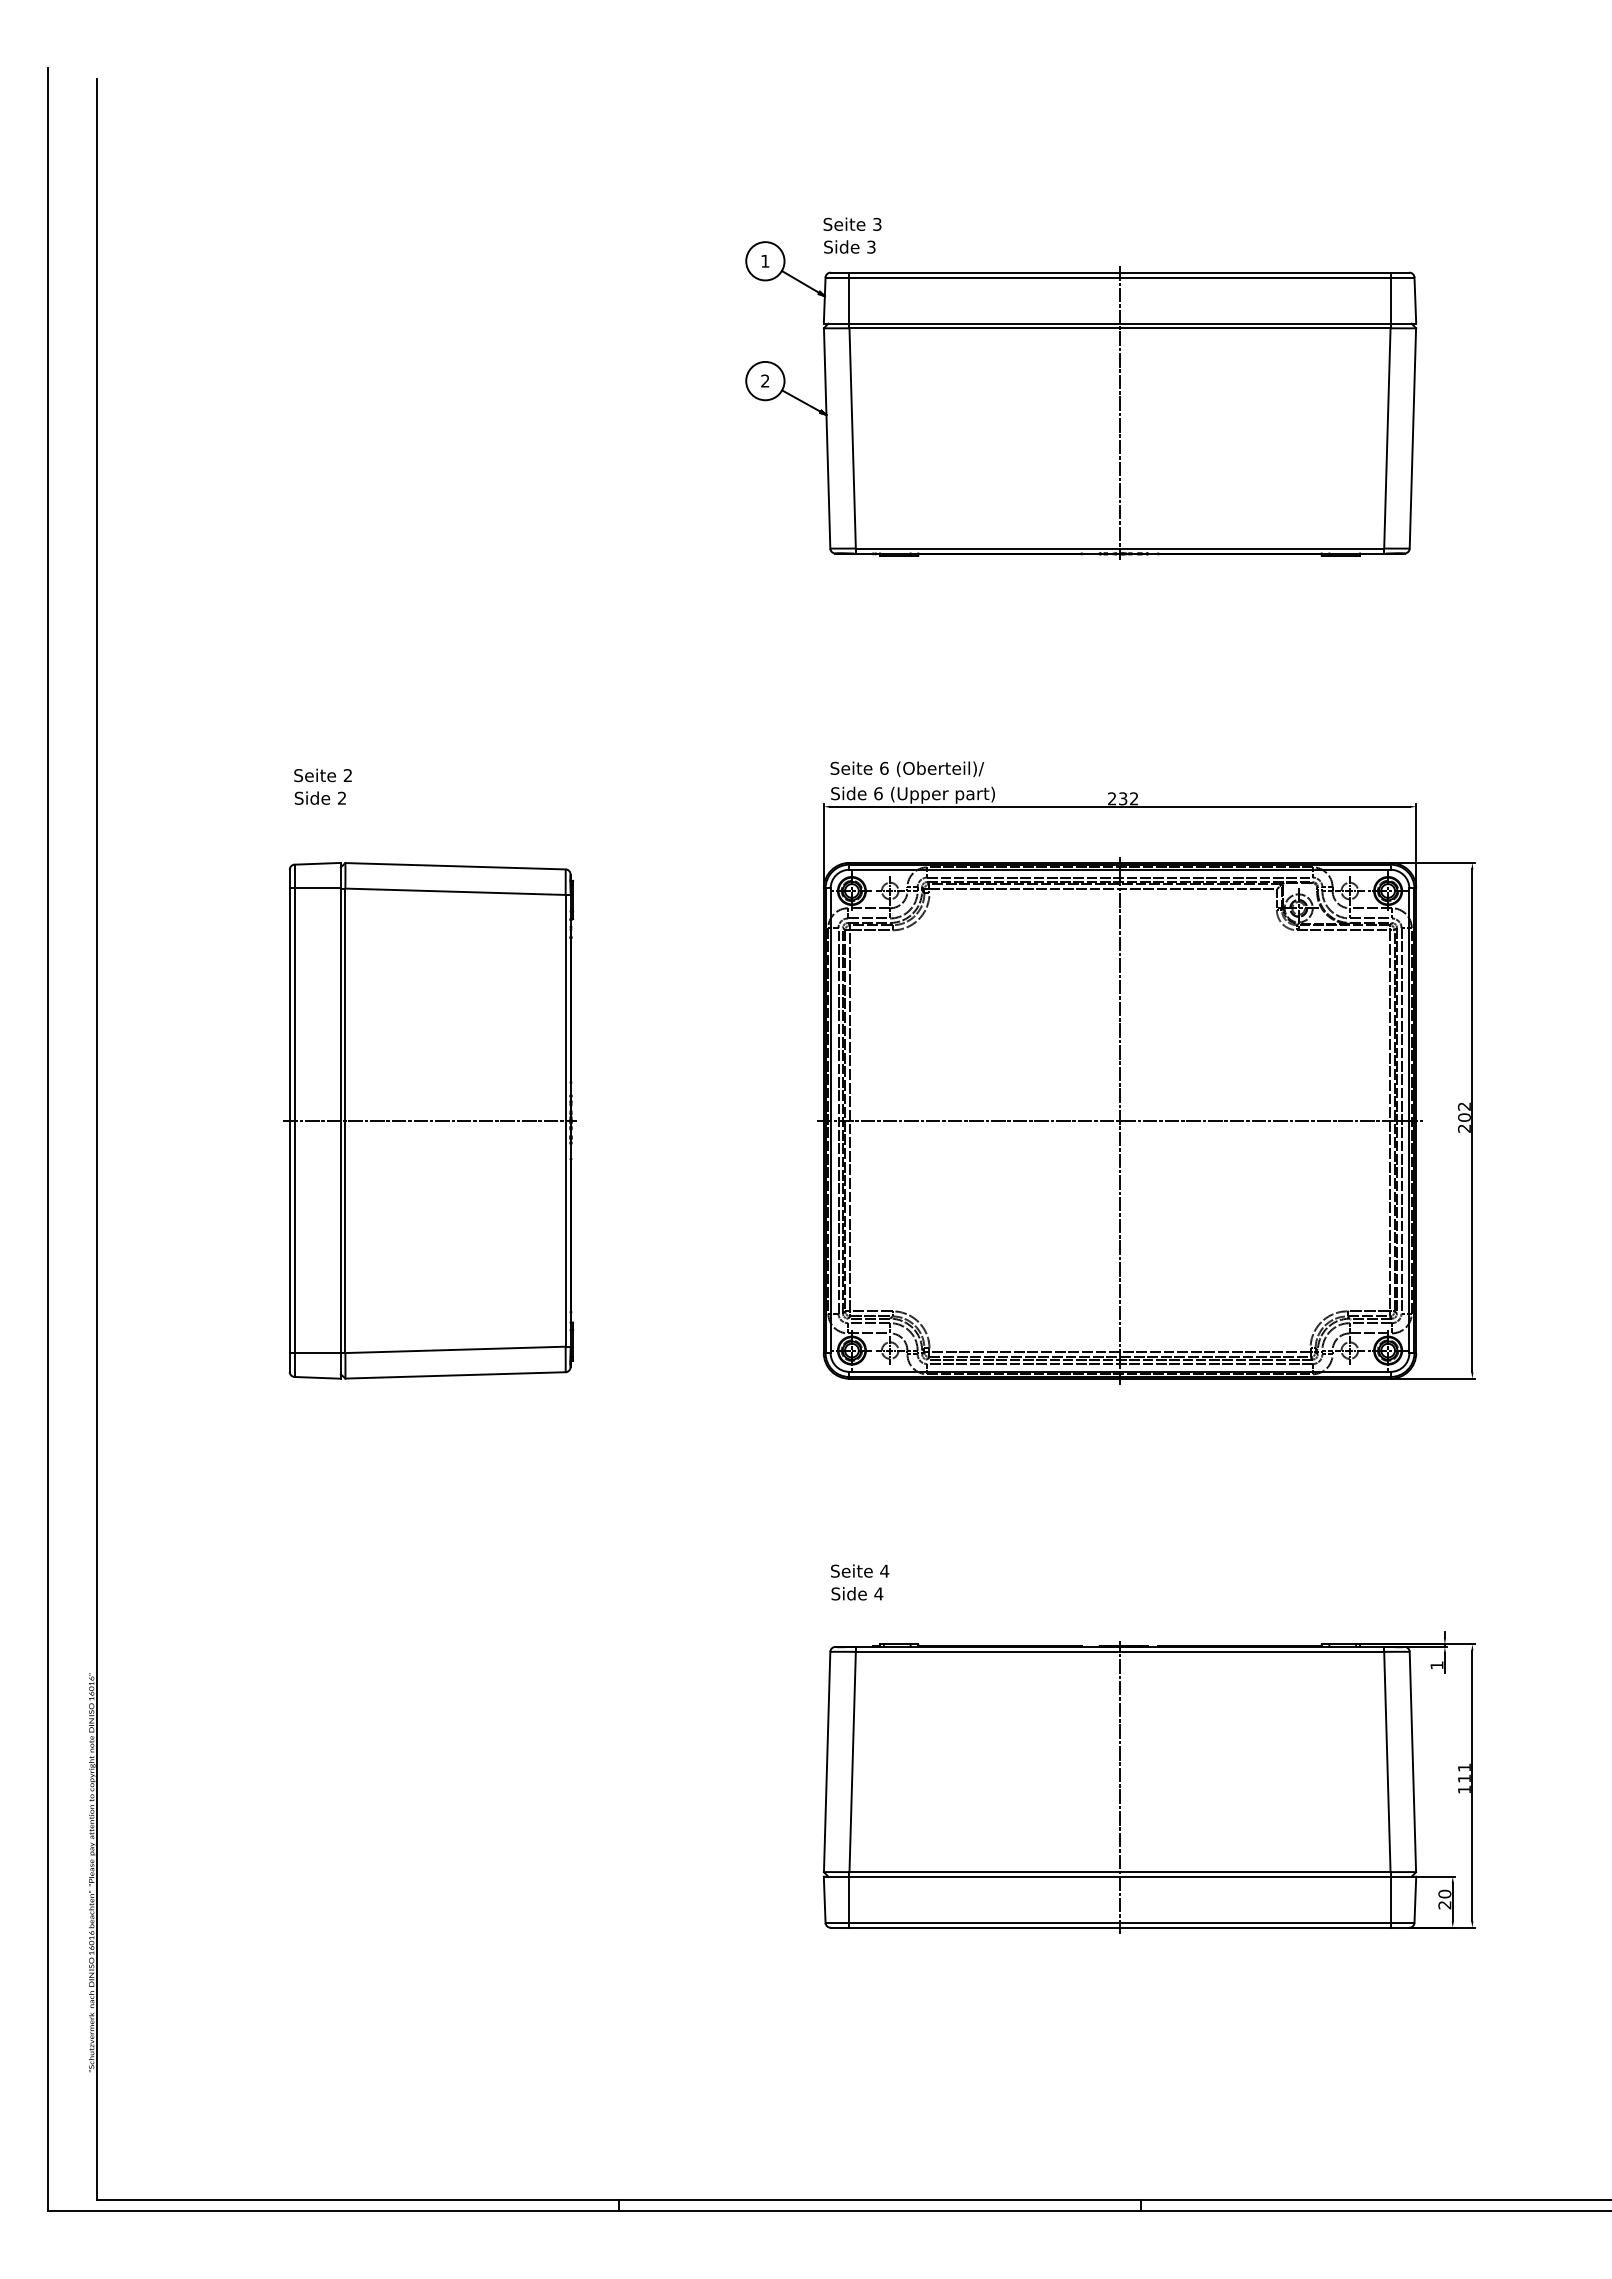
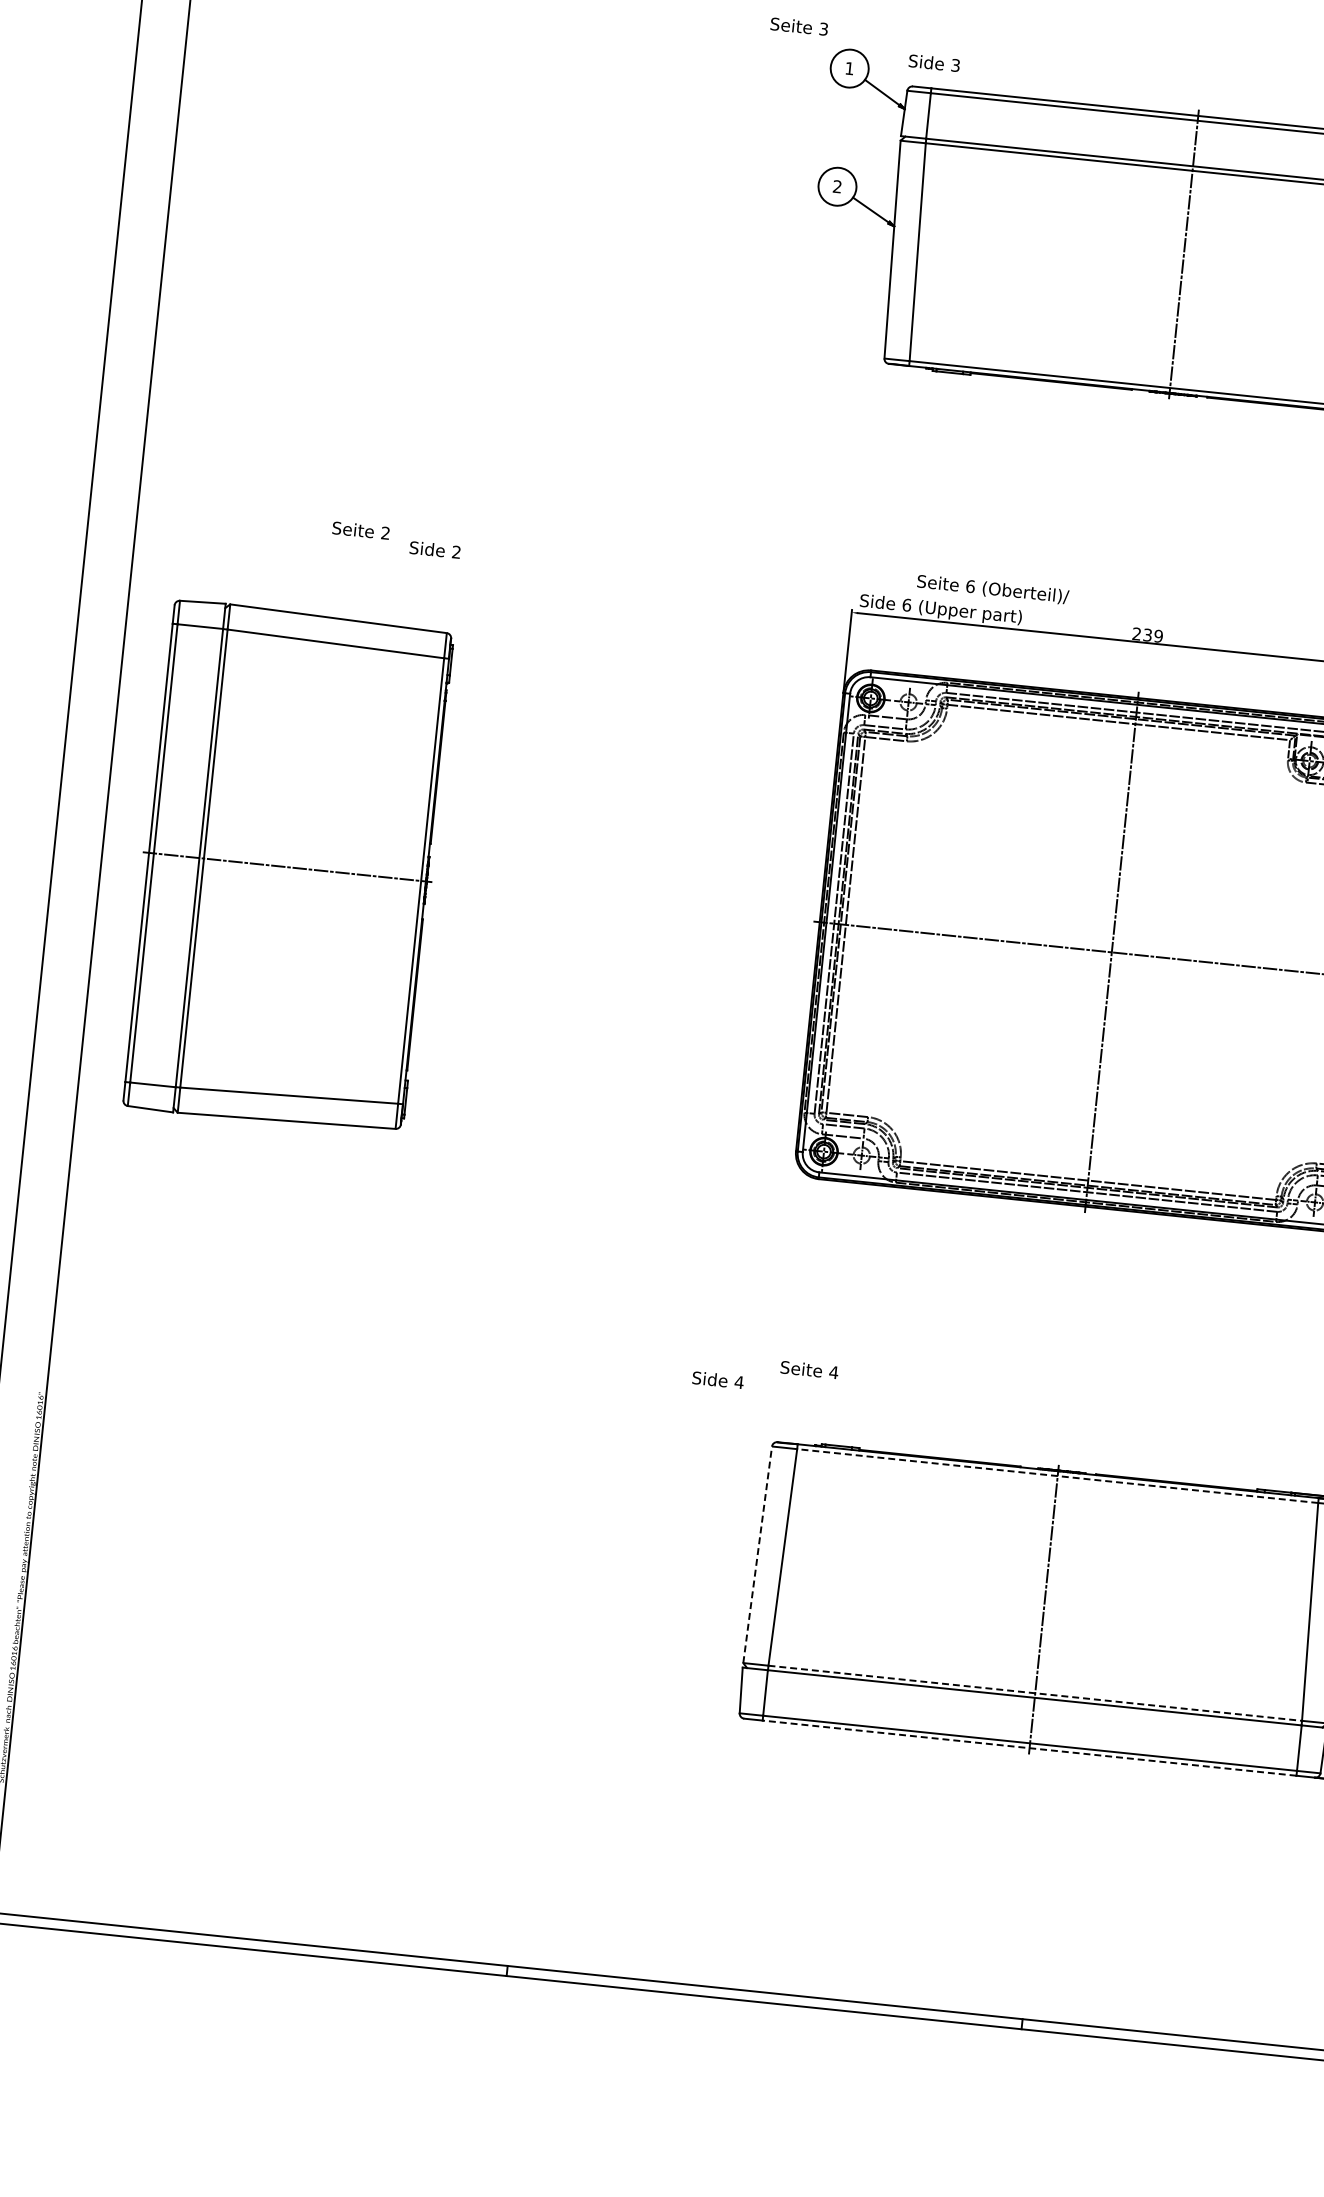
text: (852, 223) -> (799, 25), moved
text: (907, 769) -> (993, 589), moved
text: (319, 797) -> (434, 549), moved
text: (1133, 798) -> (1157, 635), 232 -> 239
part: (429, 1120) -> (286, 866), moved
text: (857, 1593) -> (718, 1379), moved
line: (1119, 1651) -> (1057, 1475), solid -> dashed
line: (827, 1761) -> (758, 1554), solid -> dashed
line: (1120, 1872) -> (1035, 1693), solid -> dashed
line: (1120, 1927) -> (1030, 1747), solid -> dashed

